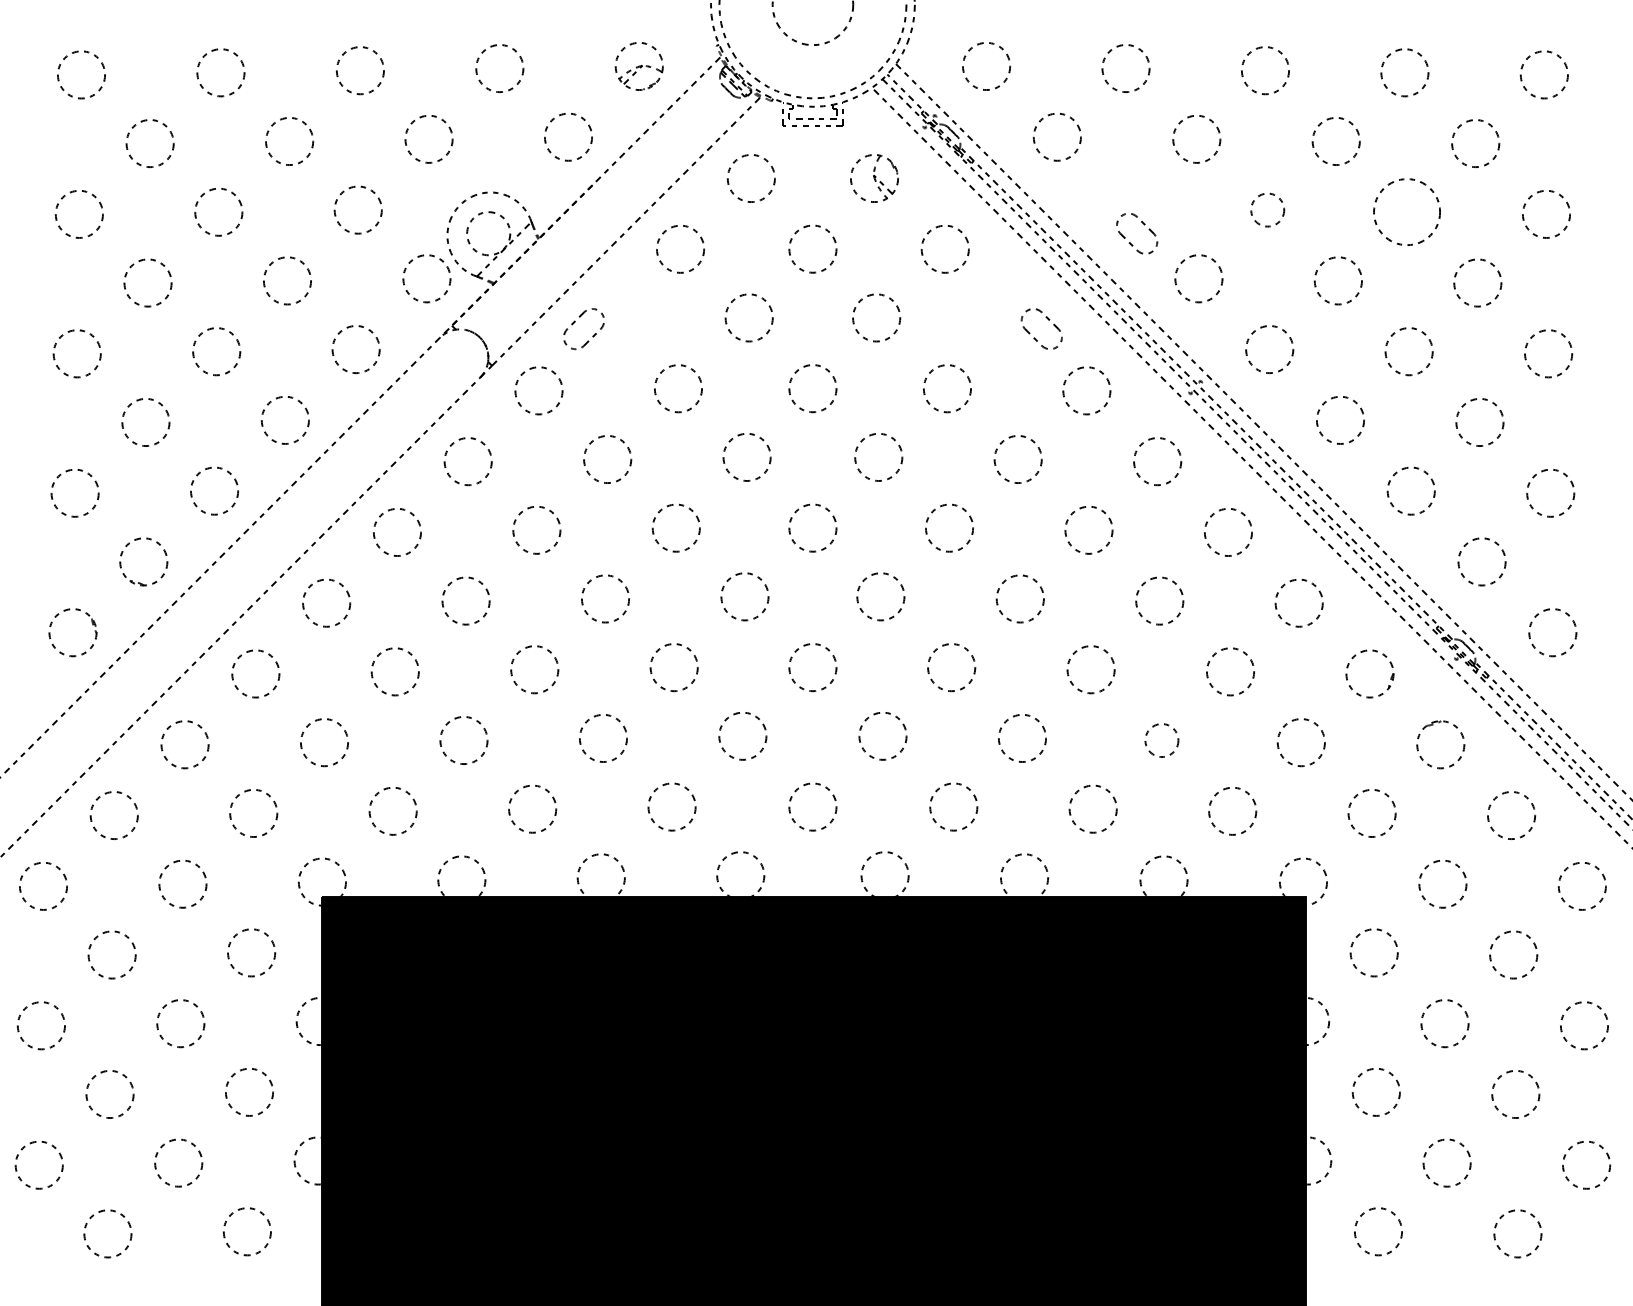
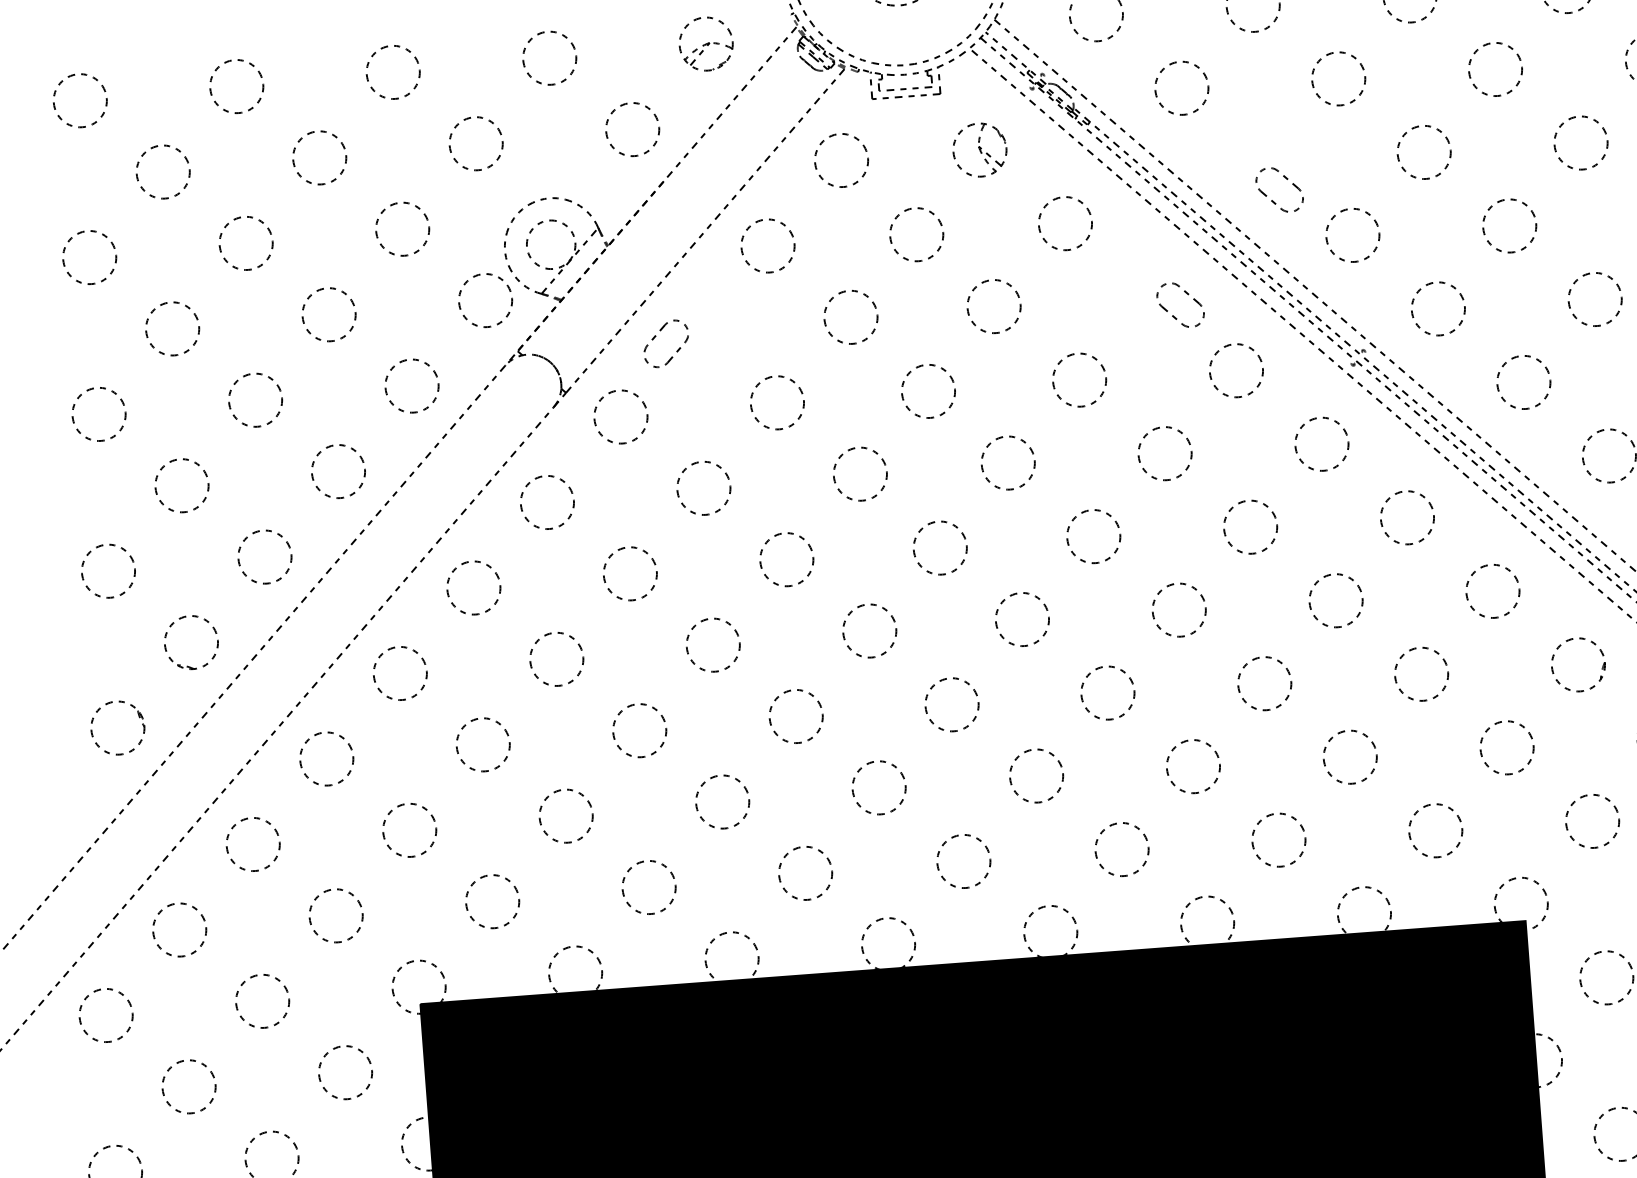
circle: (1267, 209) -> (1424, 151), size x1.43
circle: (1406, 212) -> (1580, 143), size x0.71
circle: (1161, 740) -> (1349, 757), size x1.43

